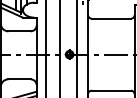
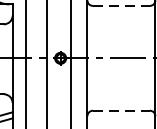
line: (111, 18) -> (121, 5), solid -> dashed
line: (111, 90) -> (121, 110), solid -> dashed

